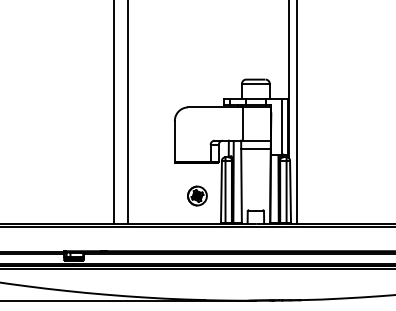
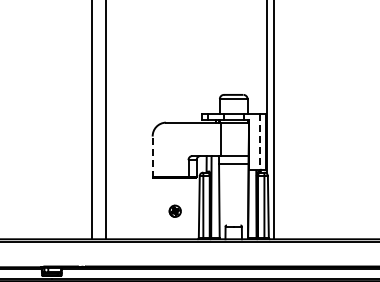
line: (282, 126) -> (260, 141), solid -> dashed
line: (174, 142) -> (152, 157), solid -> dashed
part: (197, 195) -> (175, 210), size x0.6

